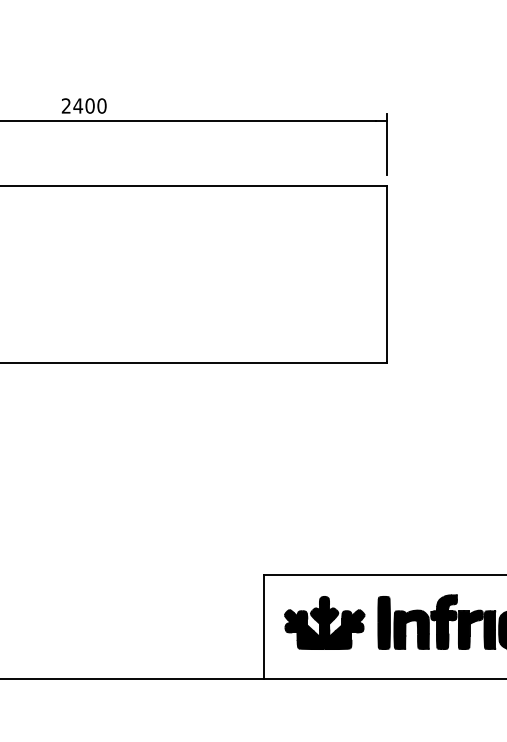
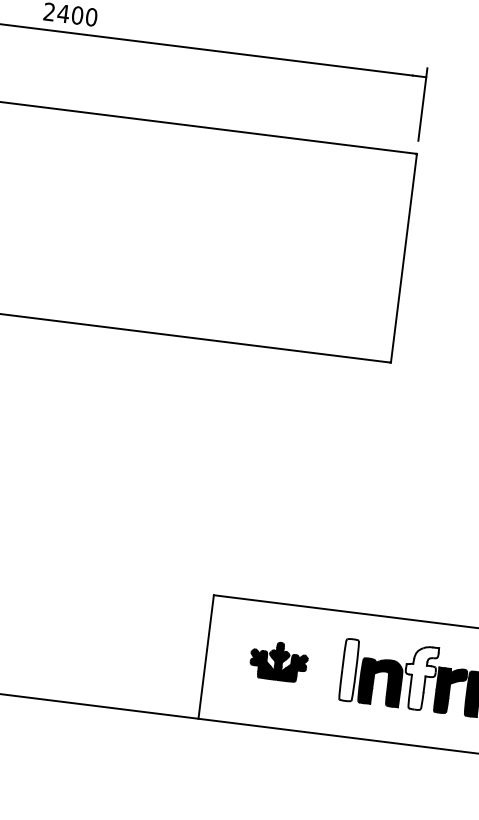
part: (324, 622) -> (278, 660), size x0.6
fill: (383, 622) -> (348, 669), removed
fill: (443, 622) -> (419, 678), removed

